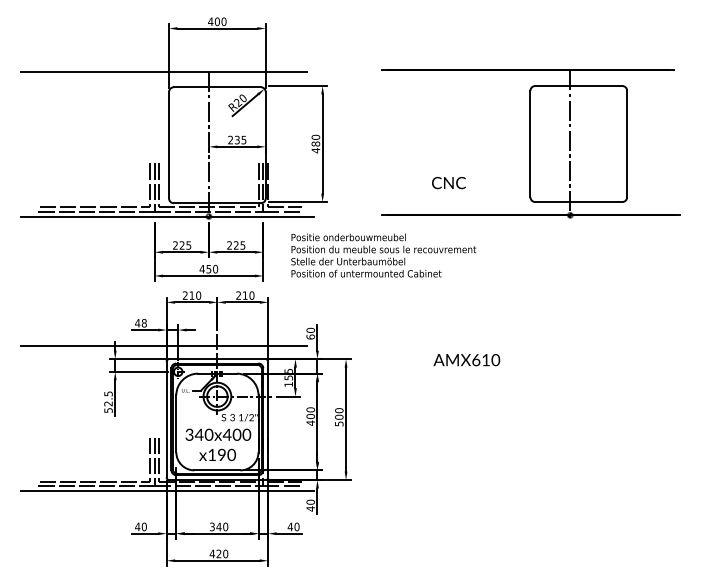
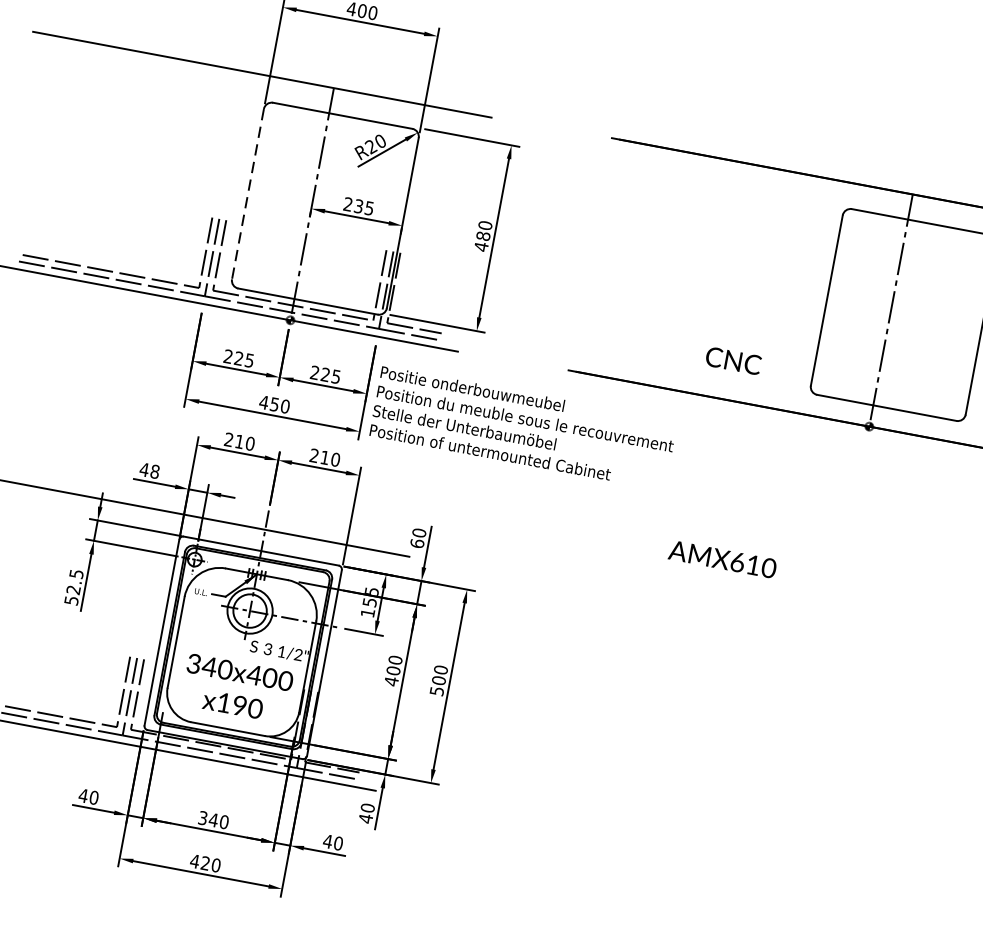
line: (169, 145) -> (248, 194), solid -> dashed
text: (448, 183) -> (732, 361), moved
text: (383, 255) -> (523, 428), moved
text: (466, 360) -> (722, 560), moved

